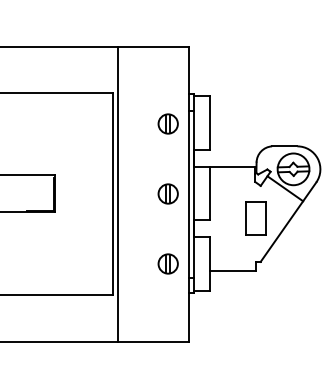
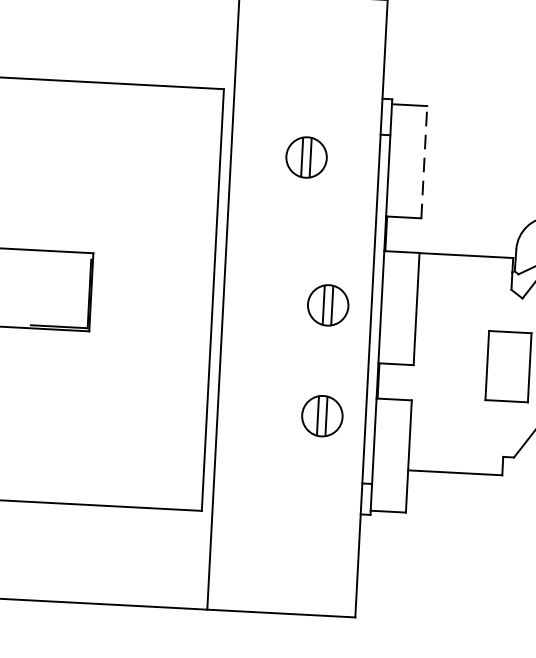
part: (167, 123) -> (305, 156), moved
line: (210, 123) -> (424, 162), solid -> dashed
part: (167, 263) -> (320, 415), moved

